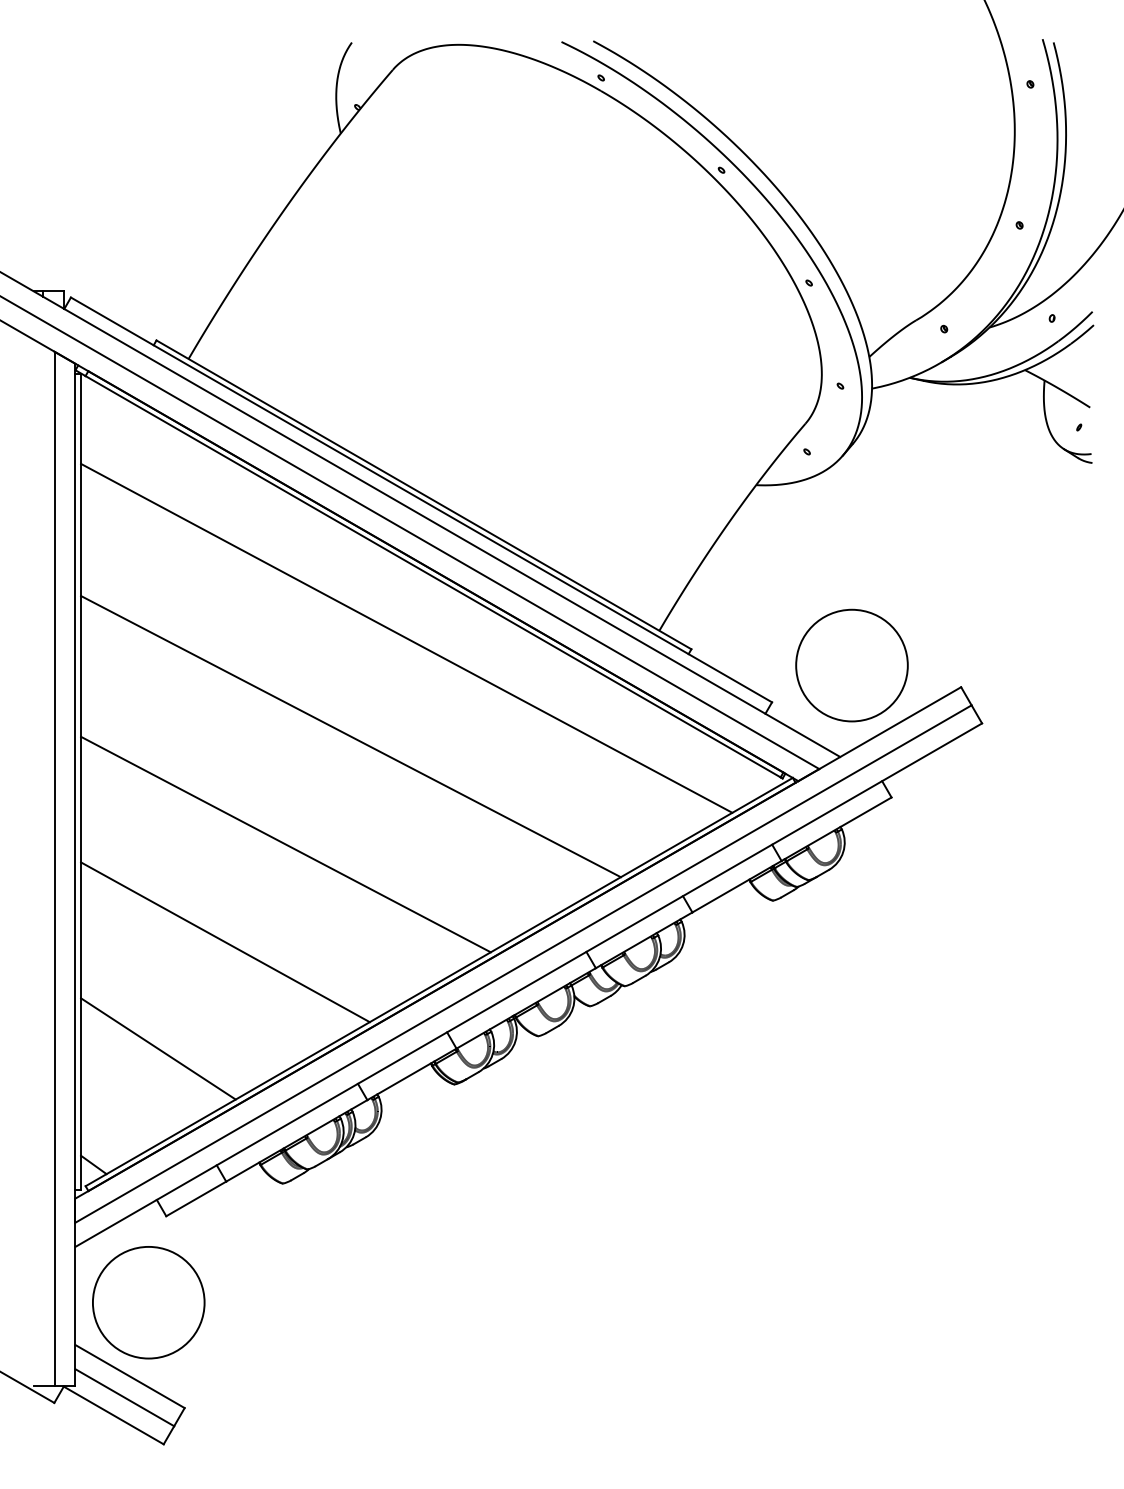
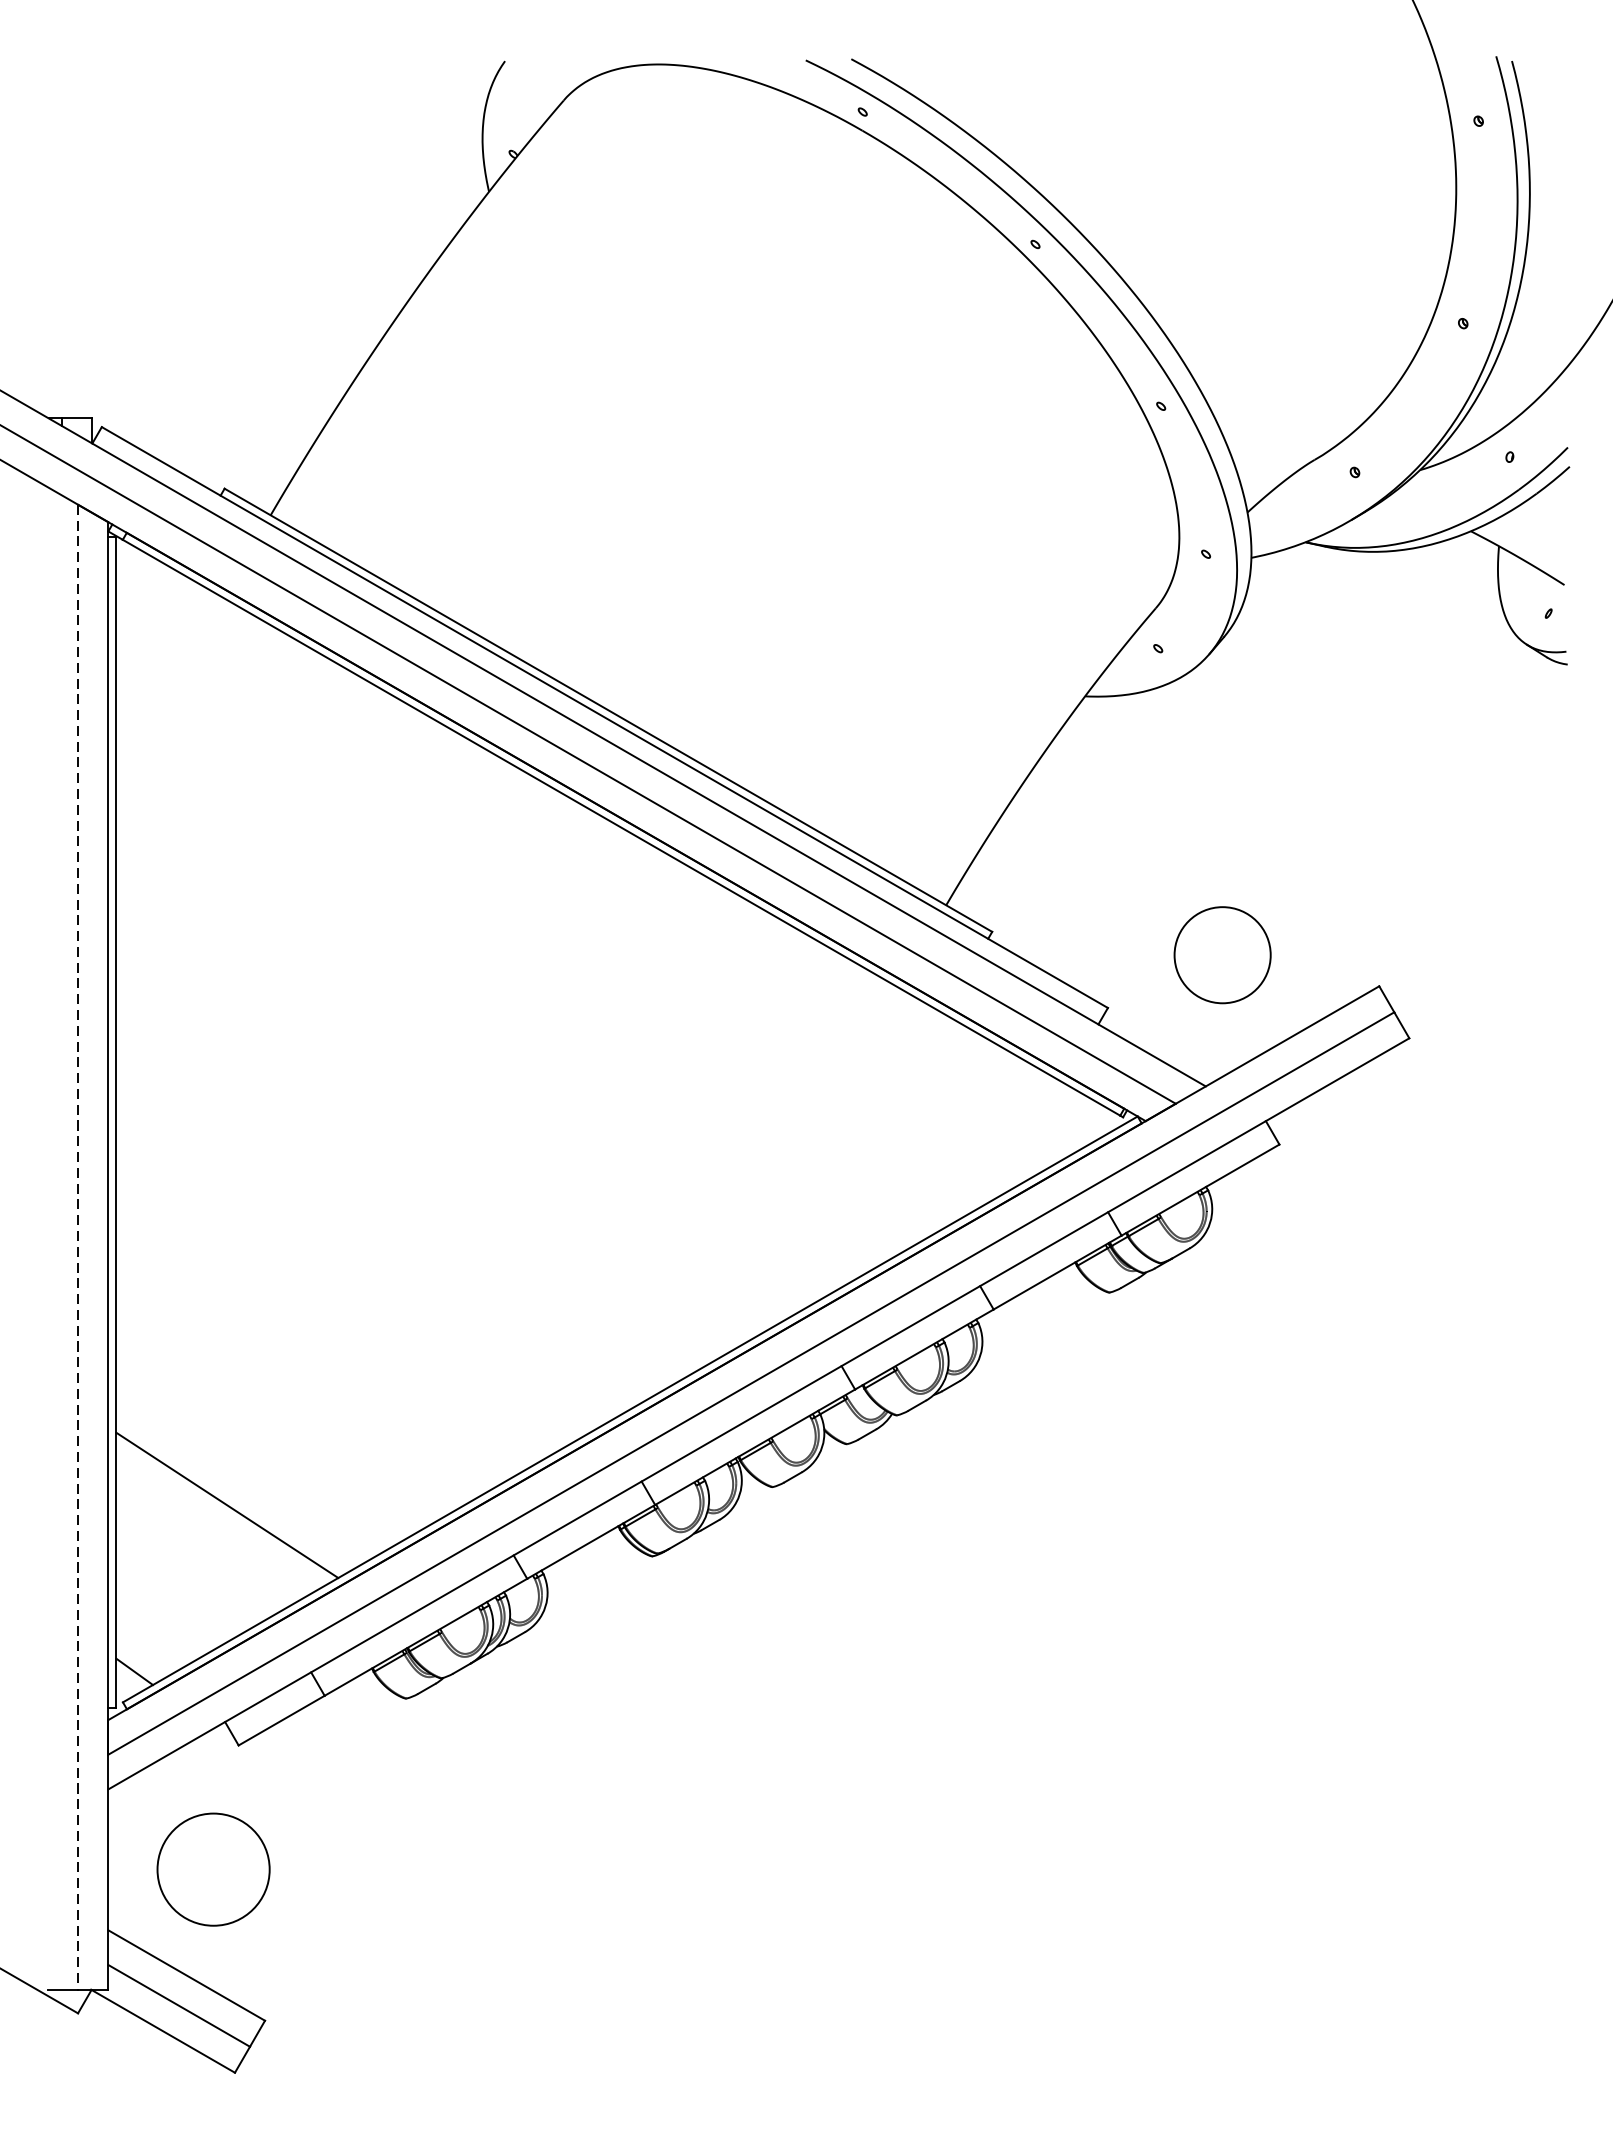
line: (406, 637) -> (583, 914), removed
circle: (851, 665) -> (1221, 955), size x0.6
line: (350, 736) -> (502, 1057), removed
line: (285, 844) -> (409, 1212), removed
line: (54, 869) -> (78, 1247), solid -> dashed
line: (225, 942) -> (323, 1352), removed
circle: (148, 1302) -> (213, 1869), size x0.7

